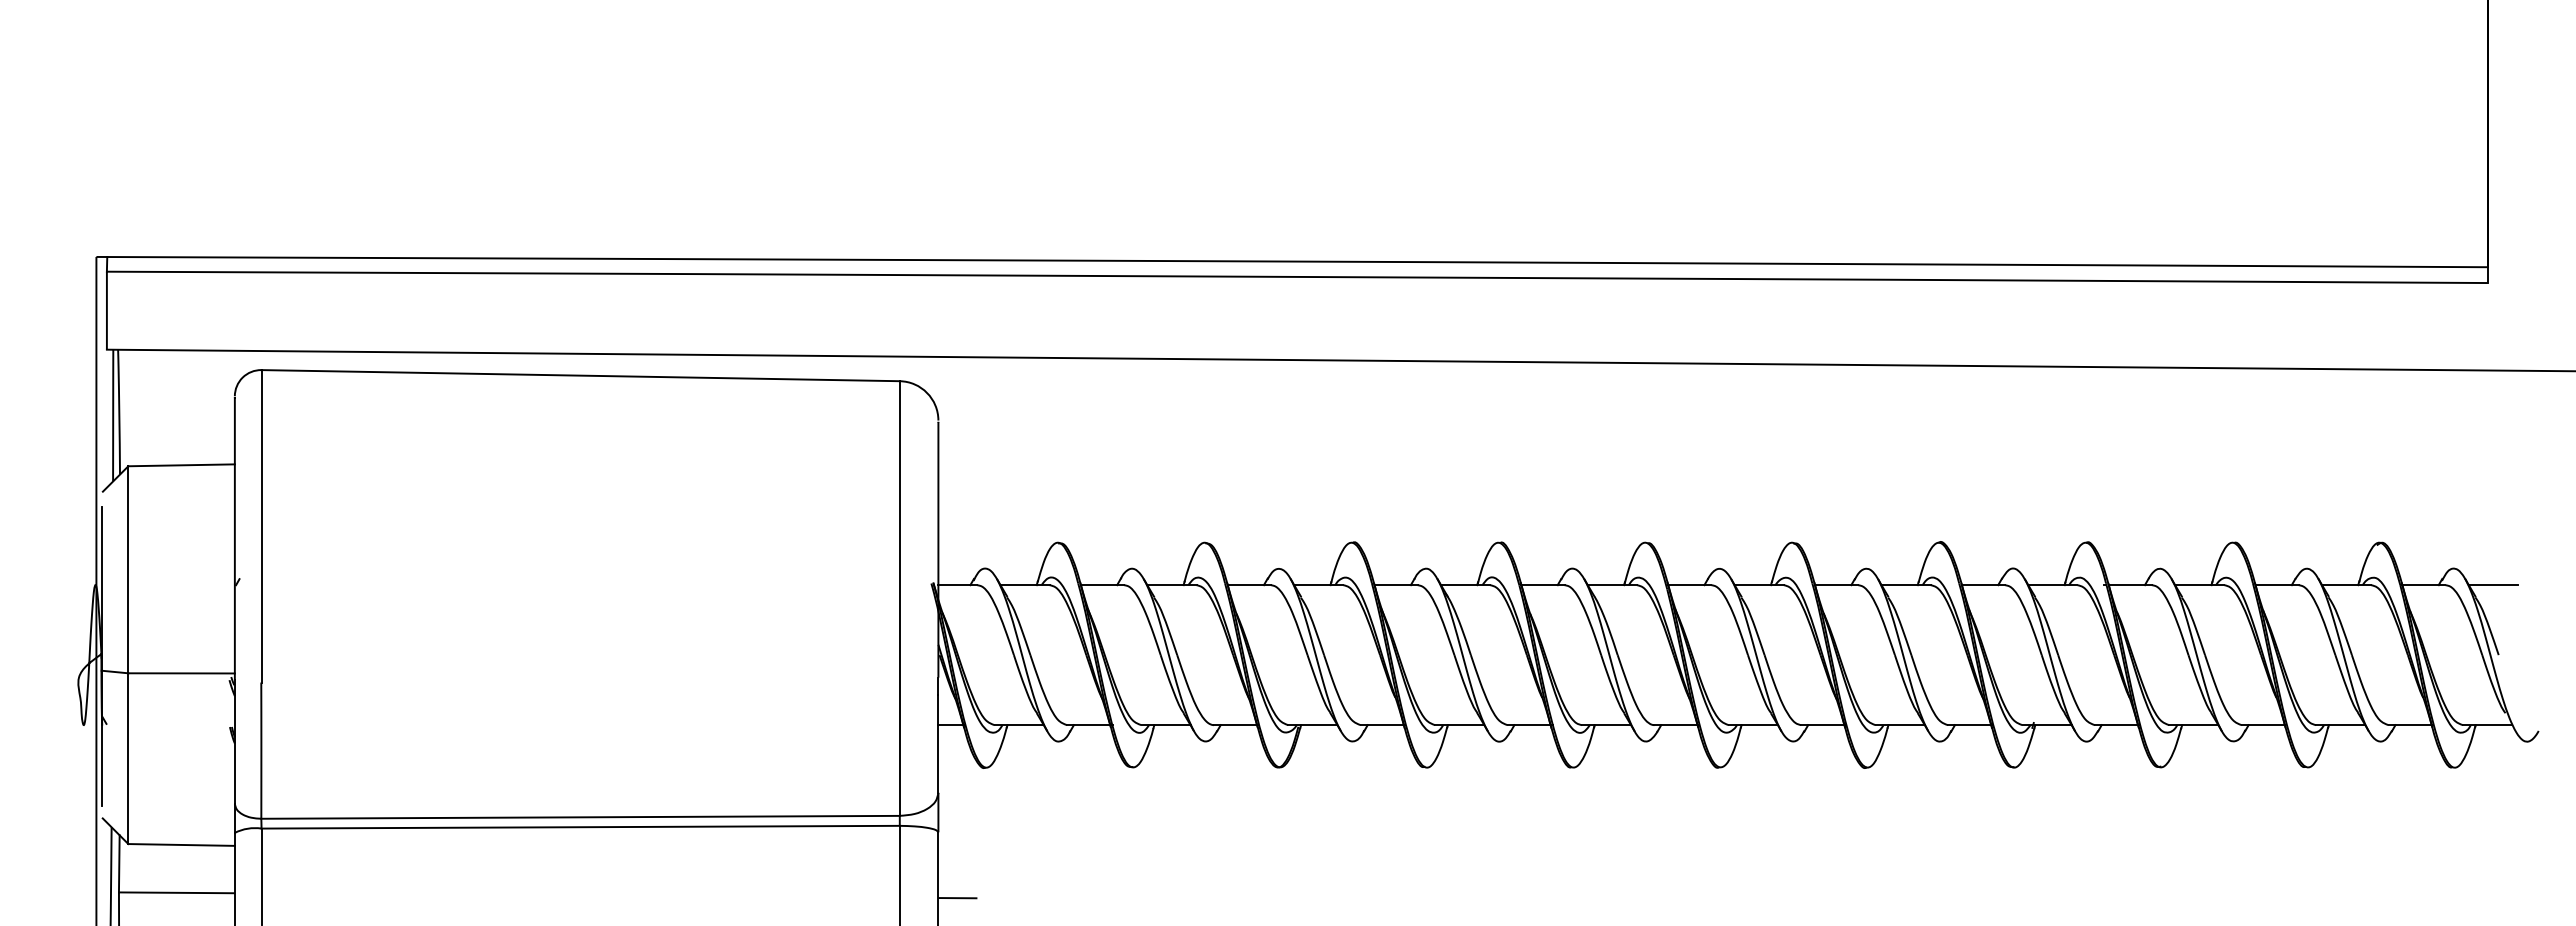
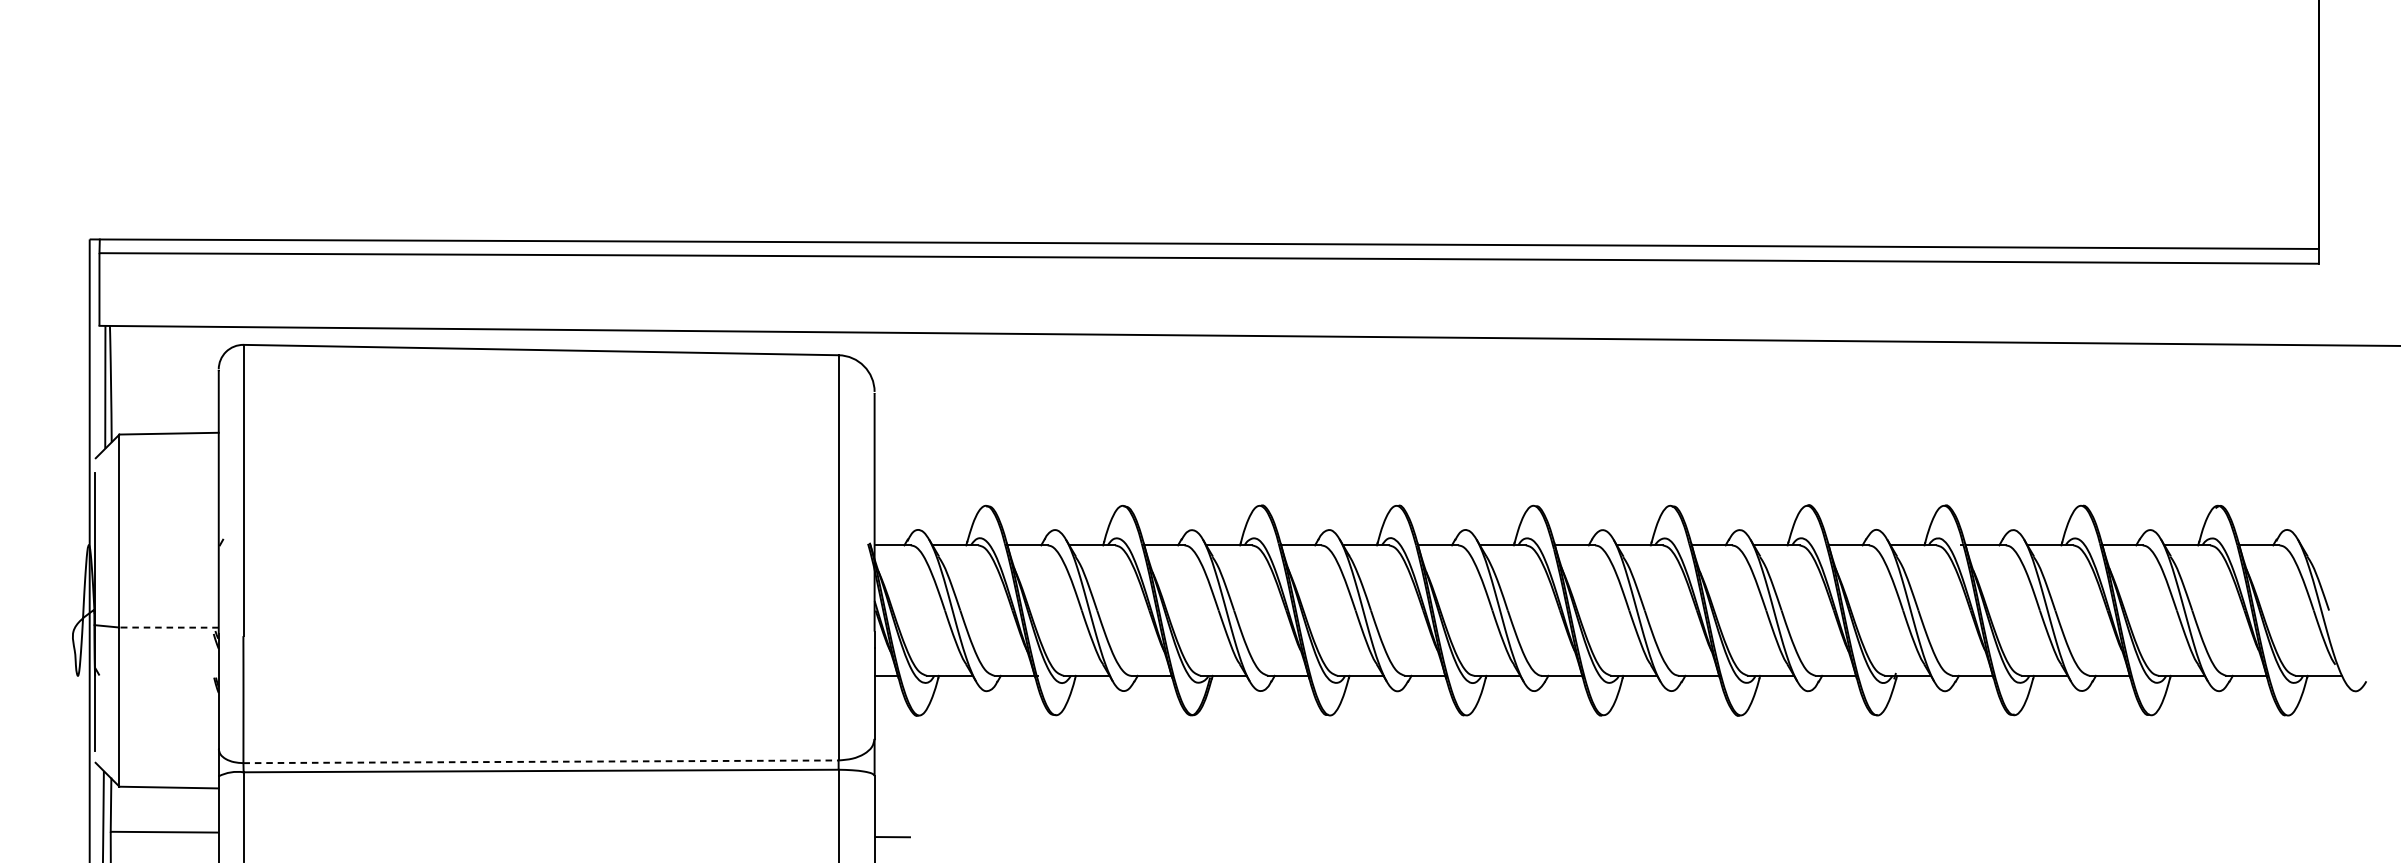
line: (2492, 585) -> (2323, 545), removed
line: (181, 673) -> (169, 627), solid -> dashed
line: (581, 817) -> (541, 761), solid -> dashed

